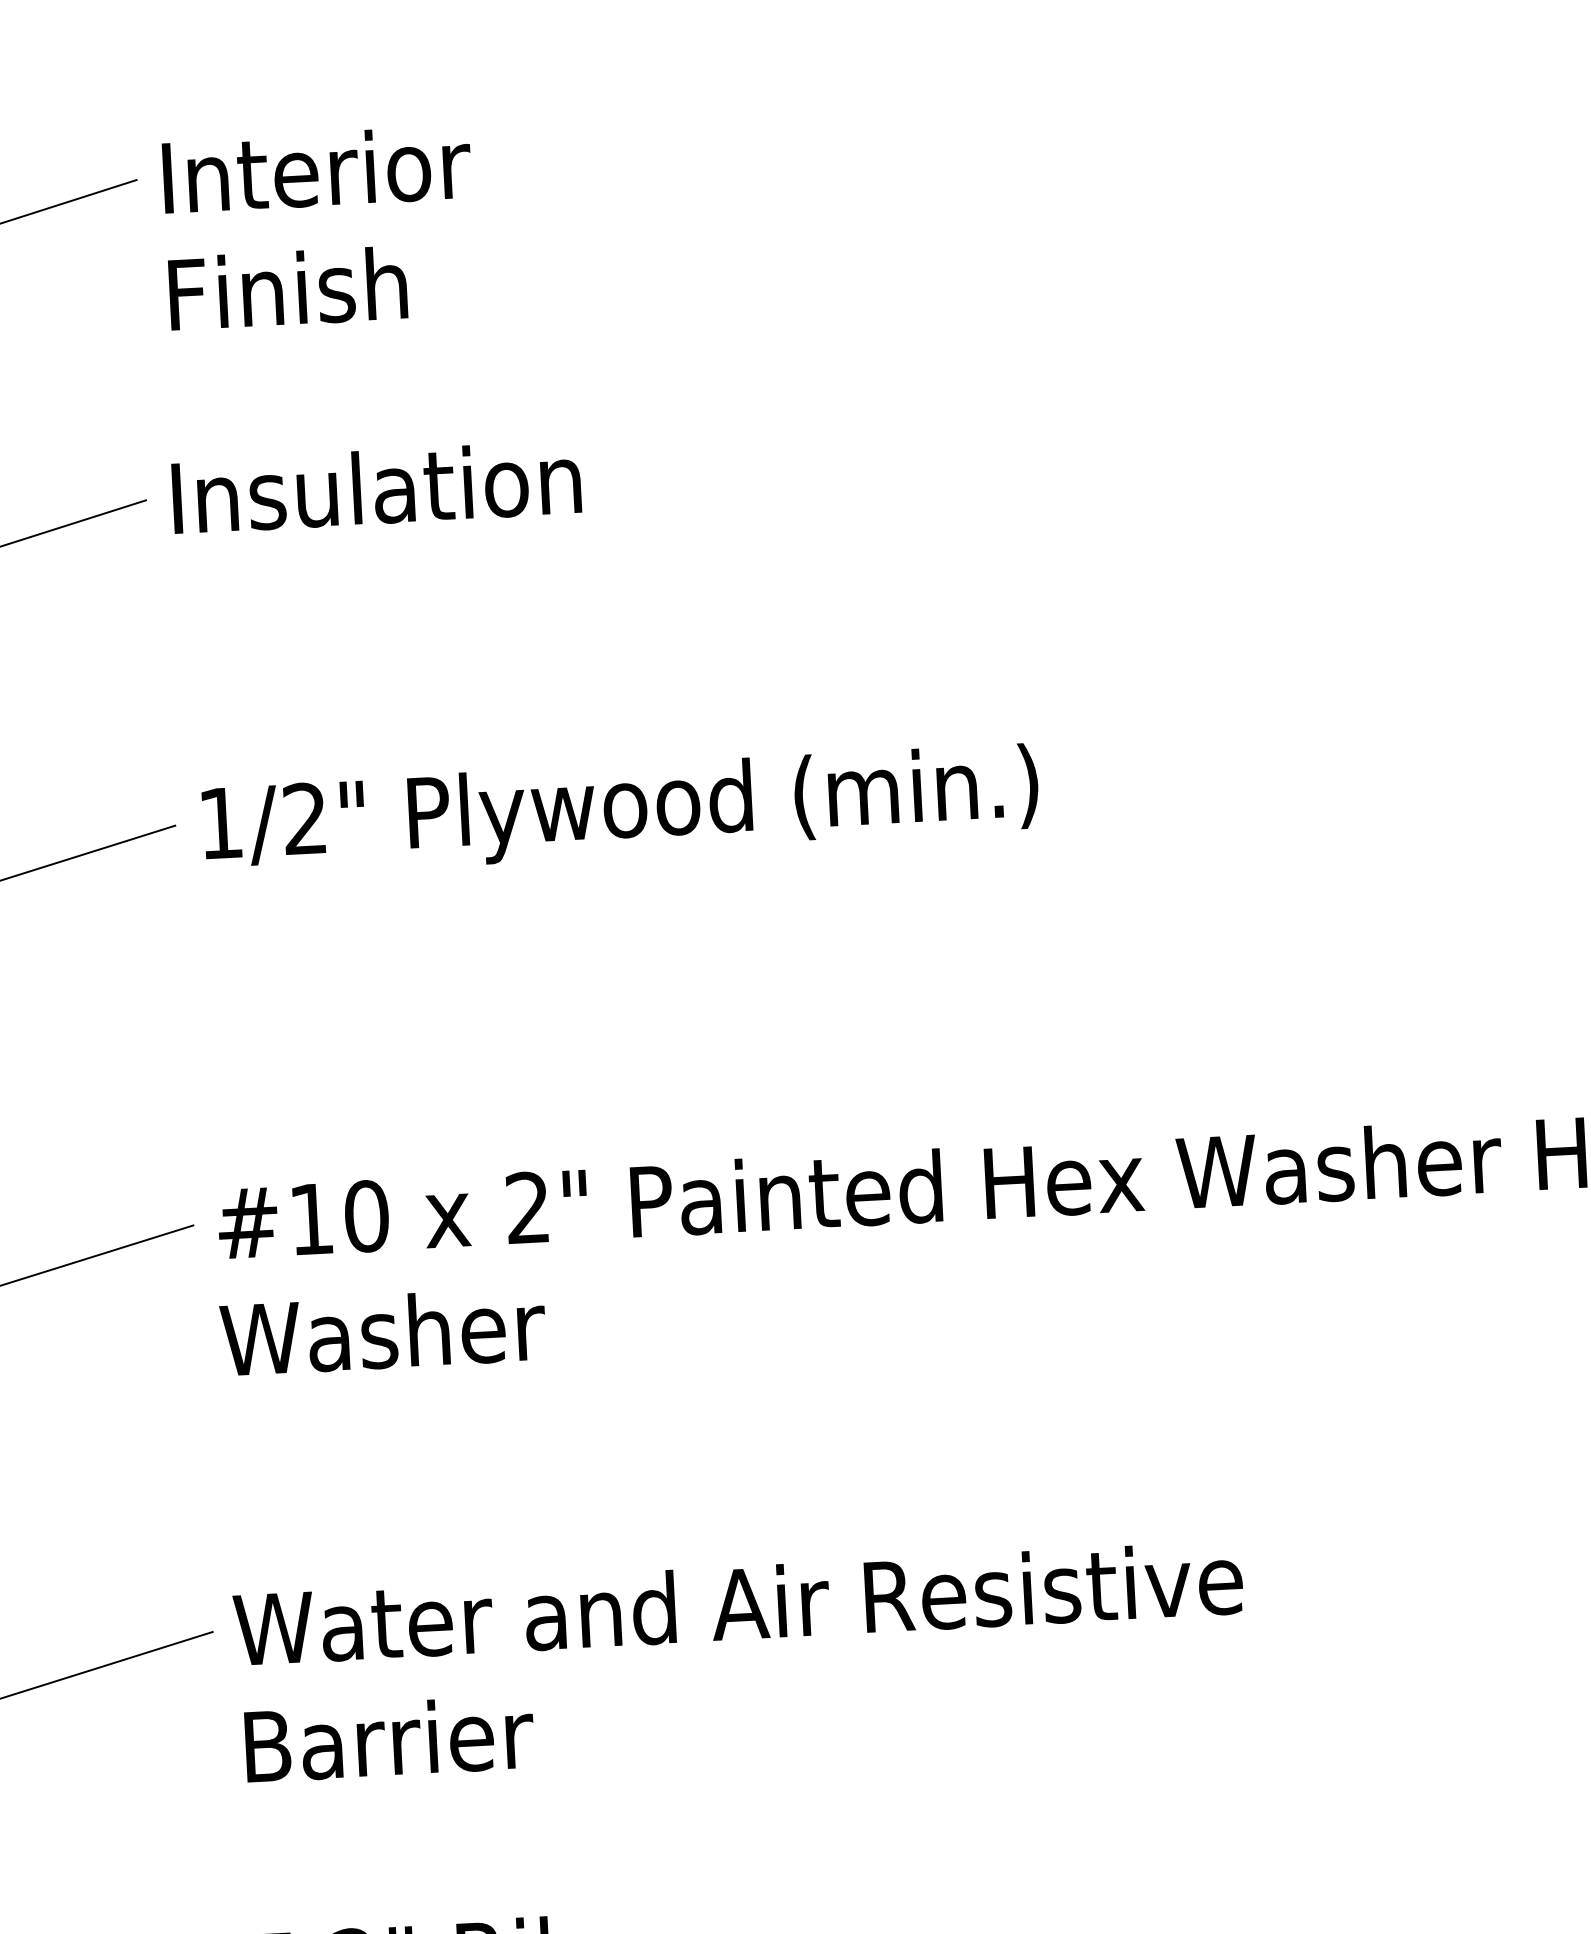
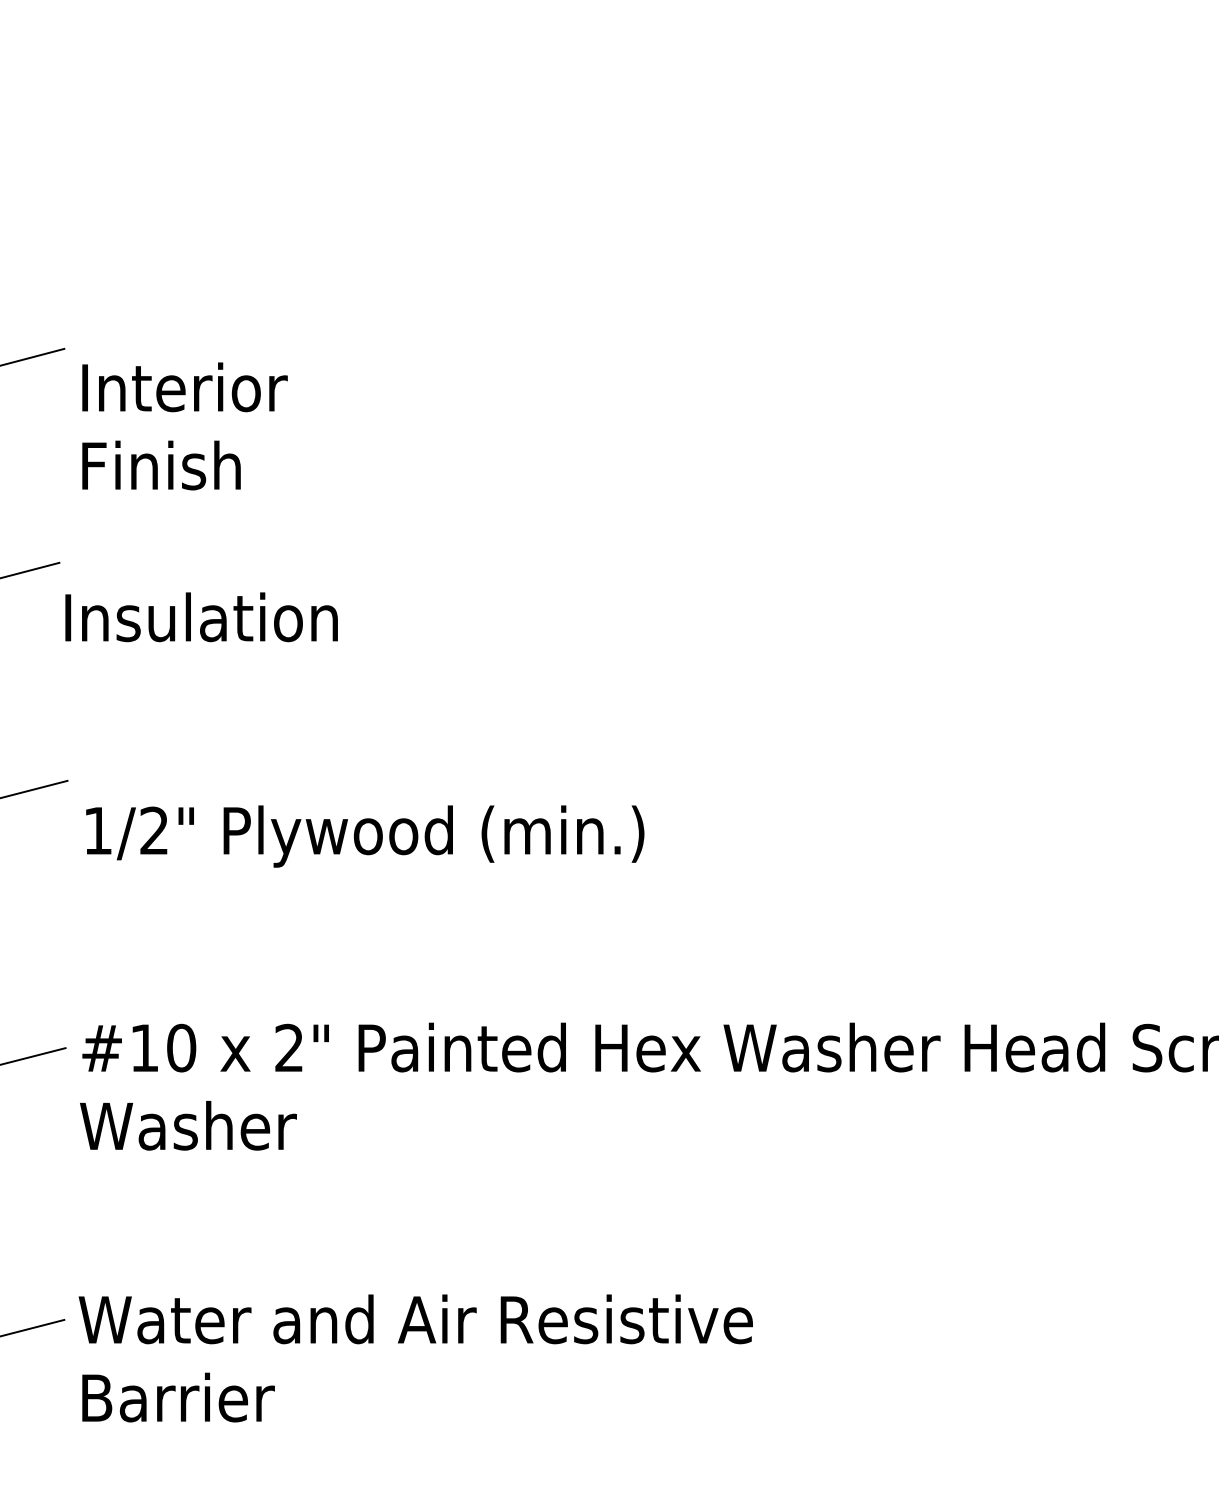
text: (319, 228) -> (184, 426), moved
text: (376, 487) -> (201, 617), moved
text: (621, 810) -> (365, 836), moved

